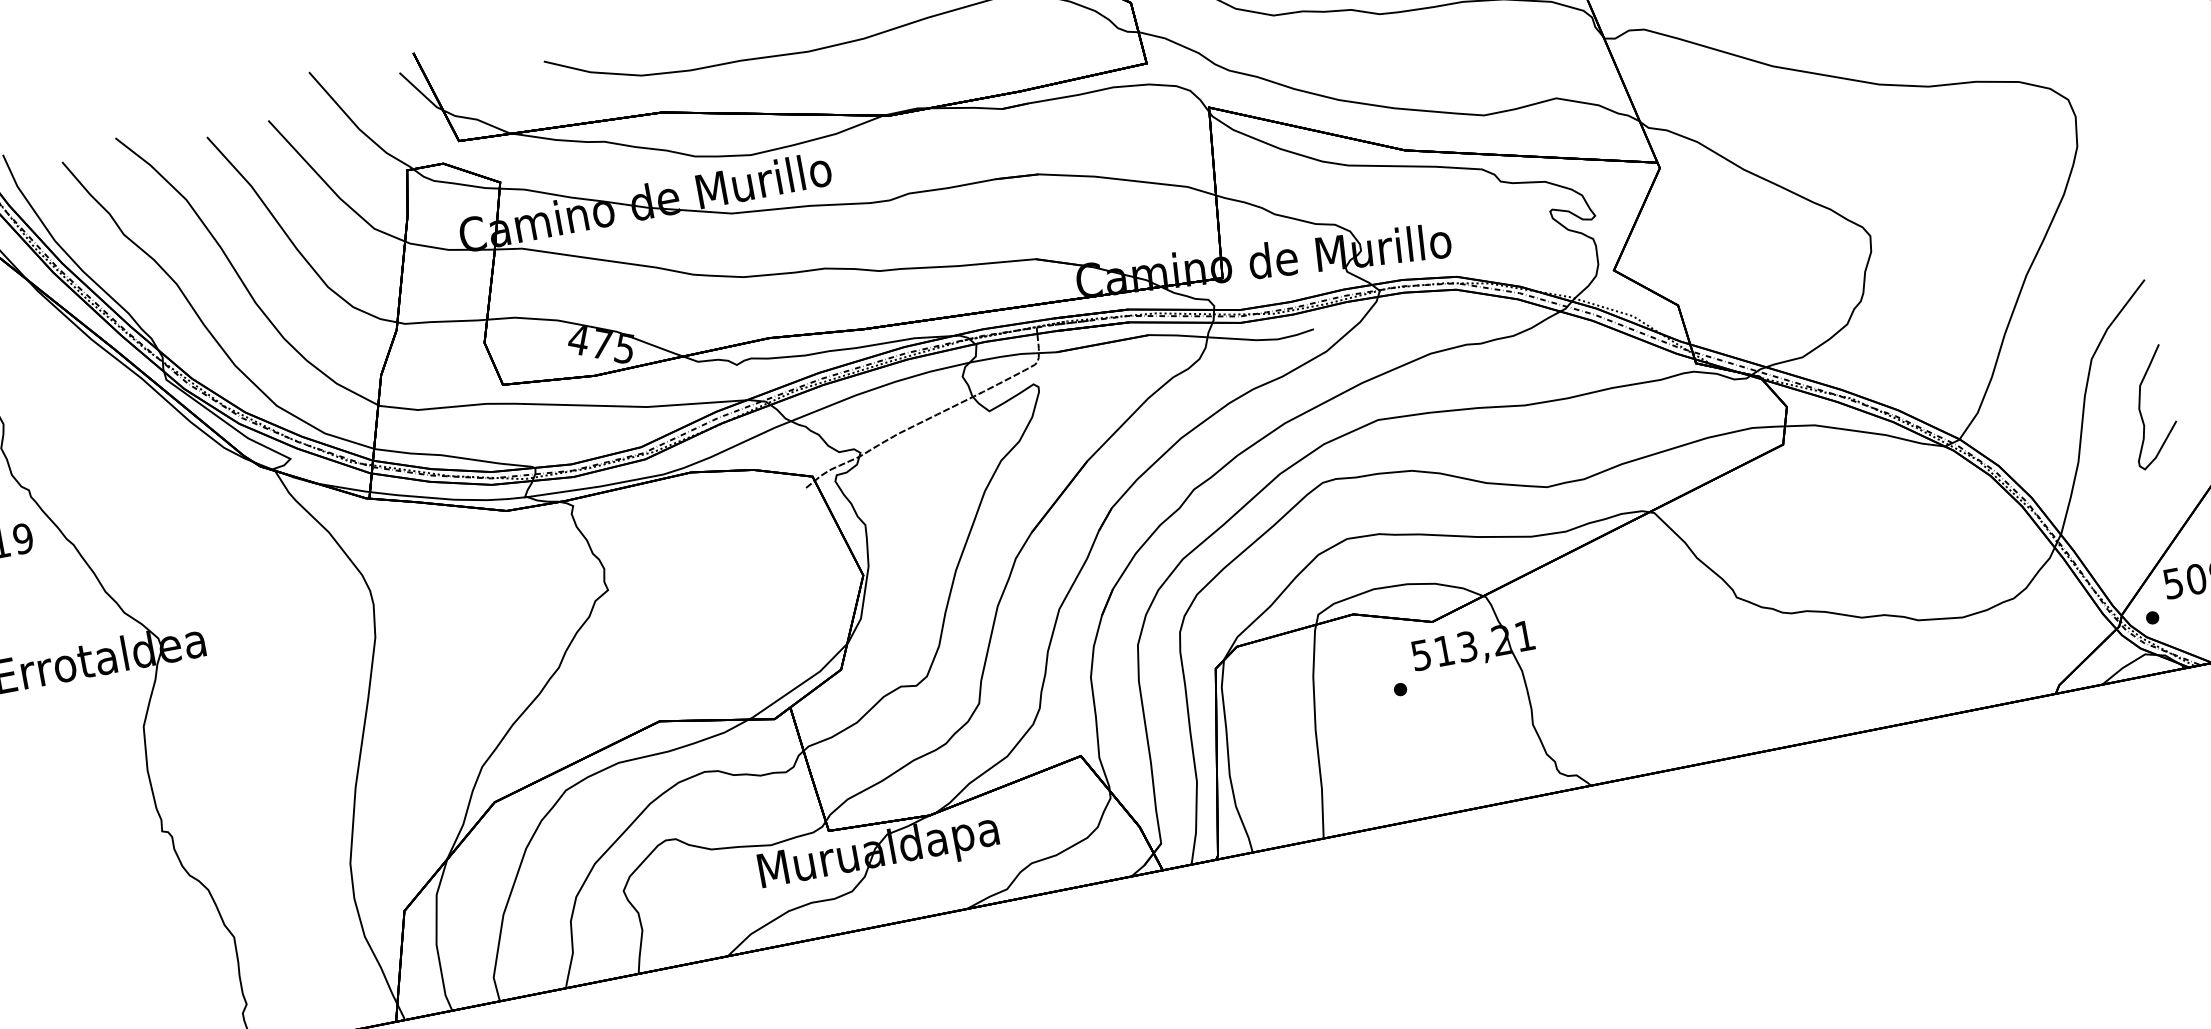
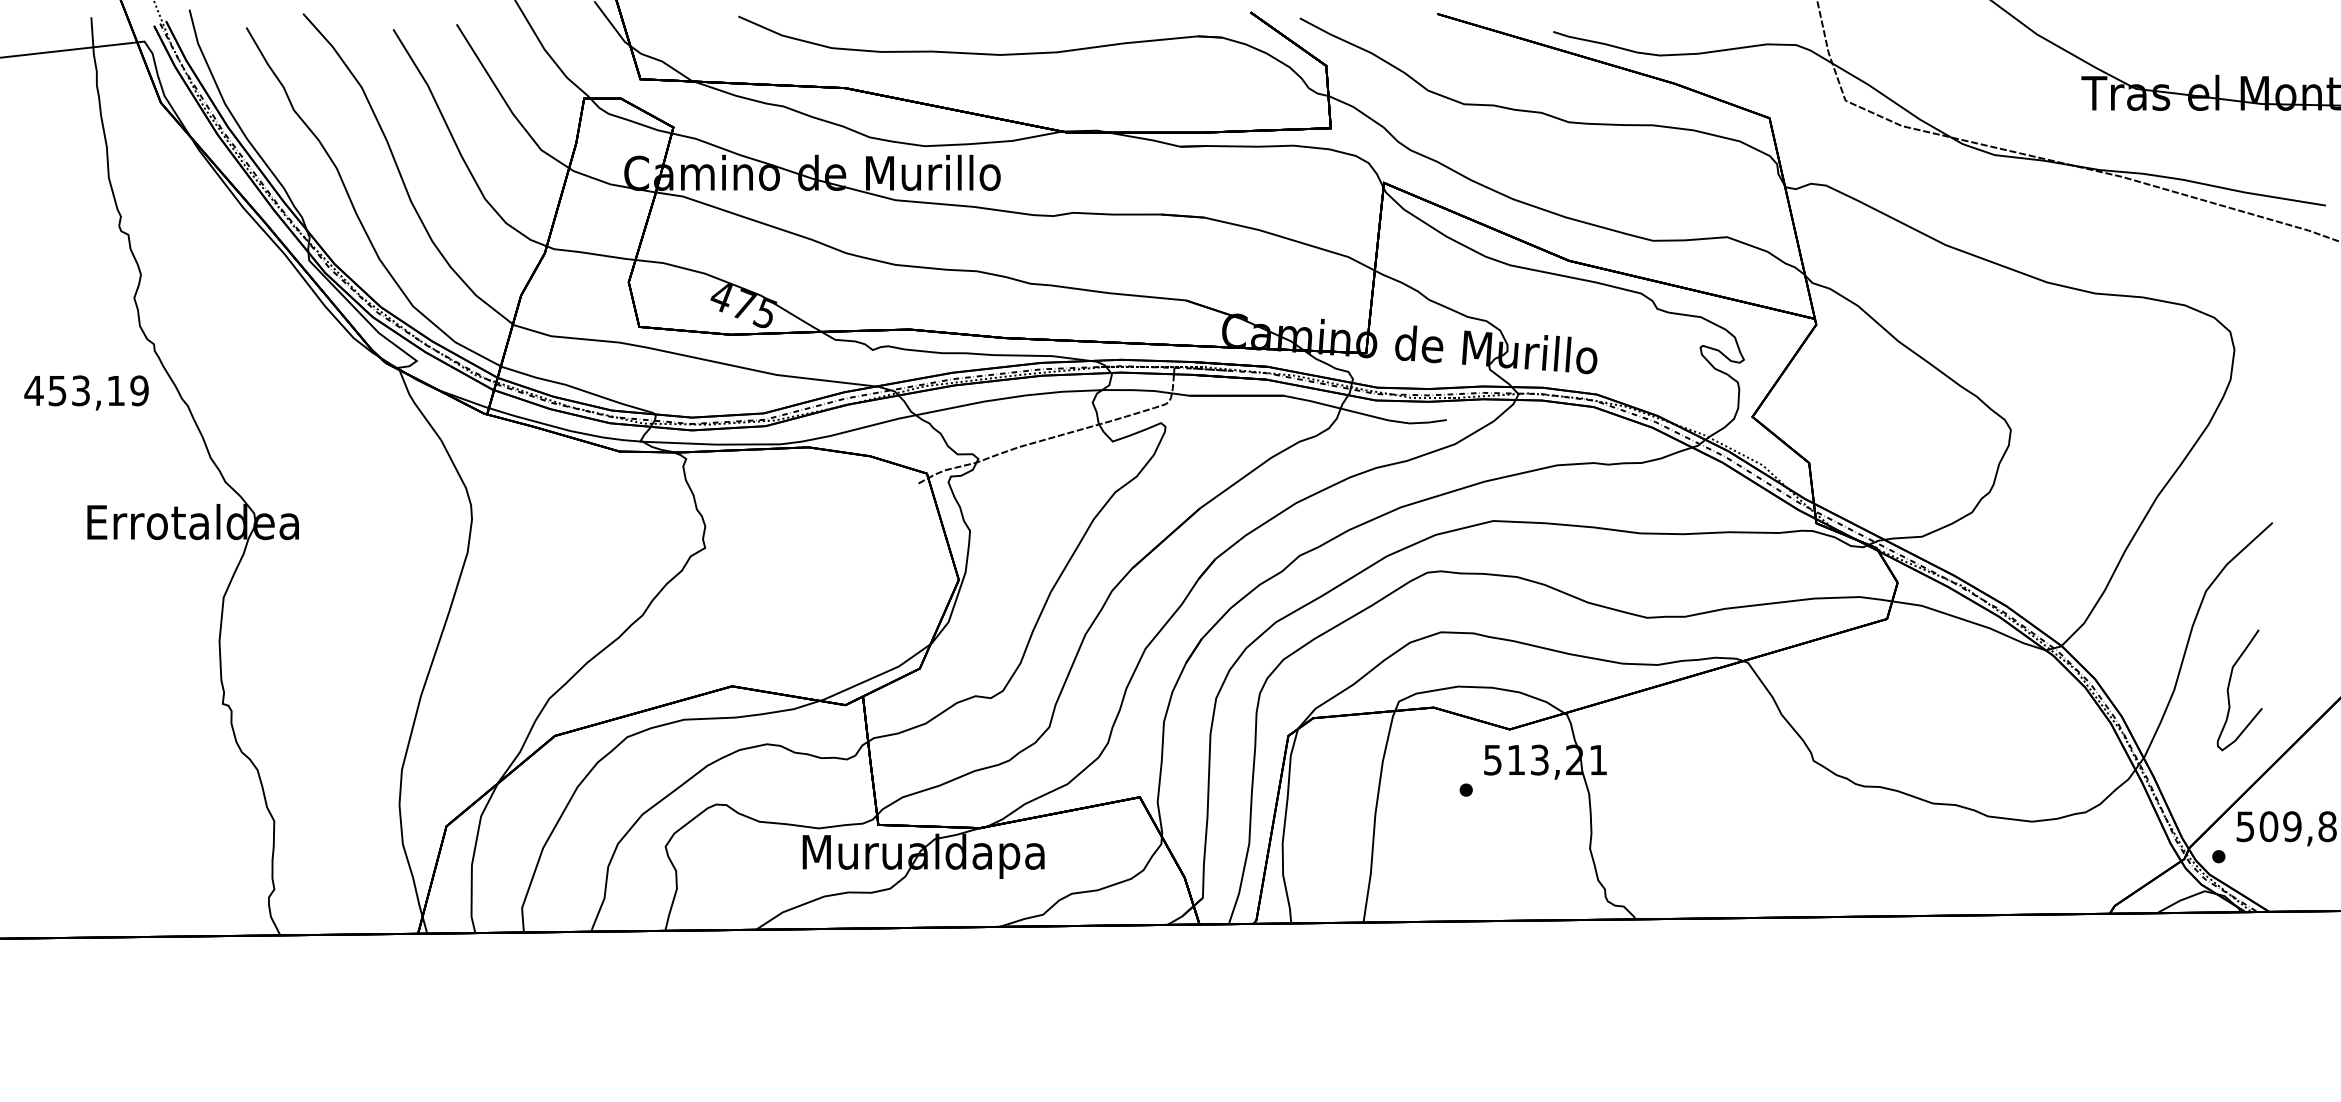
curve: (2140, 406) -> (2229, 687), moved

